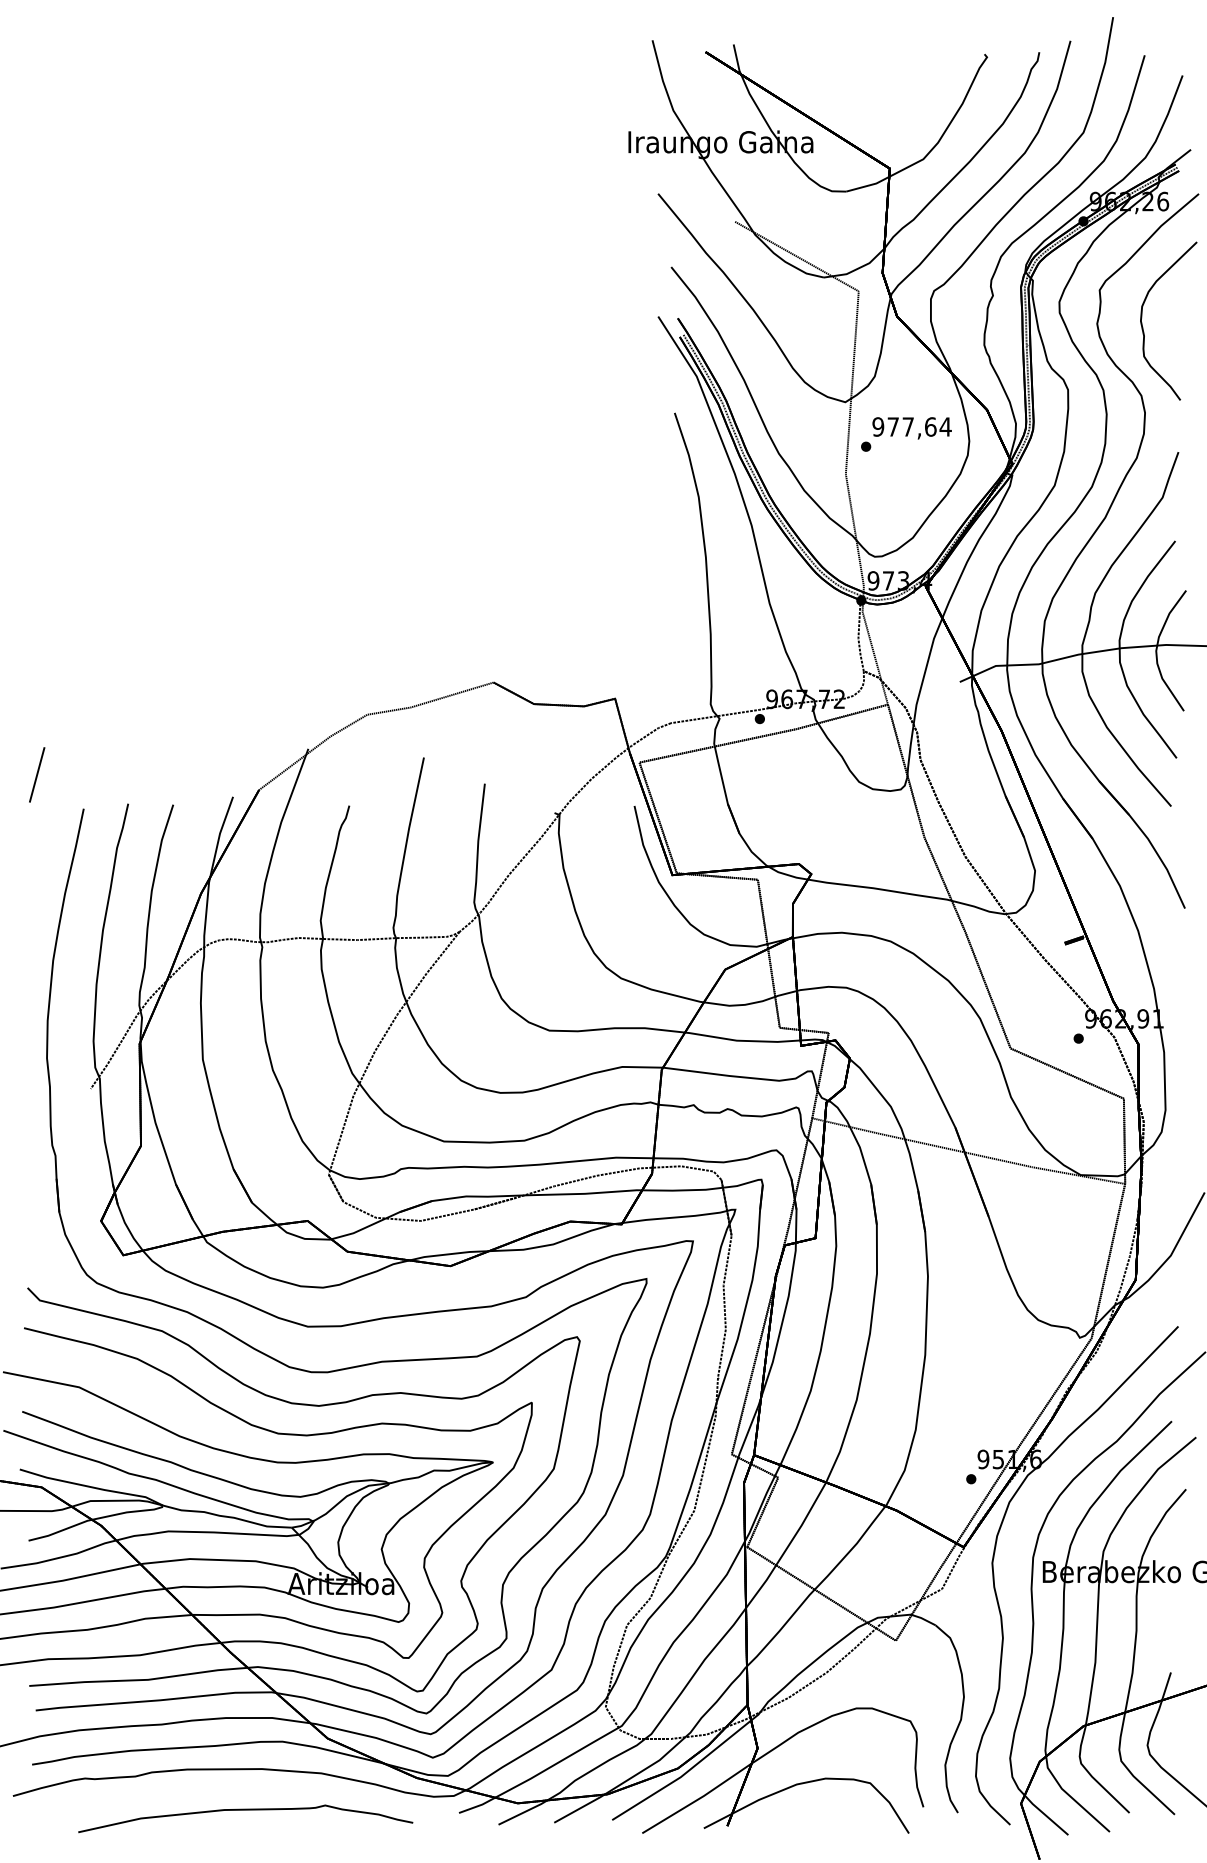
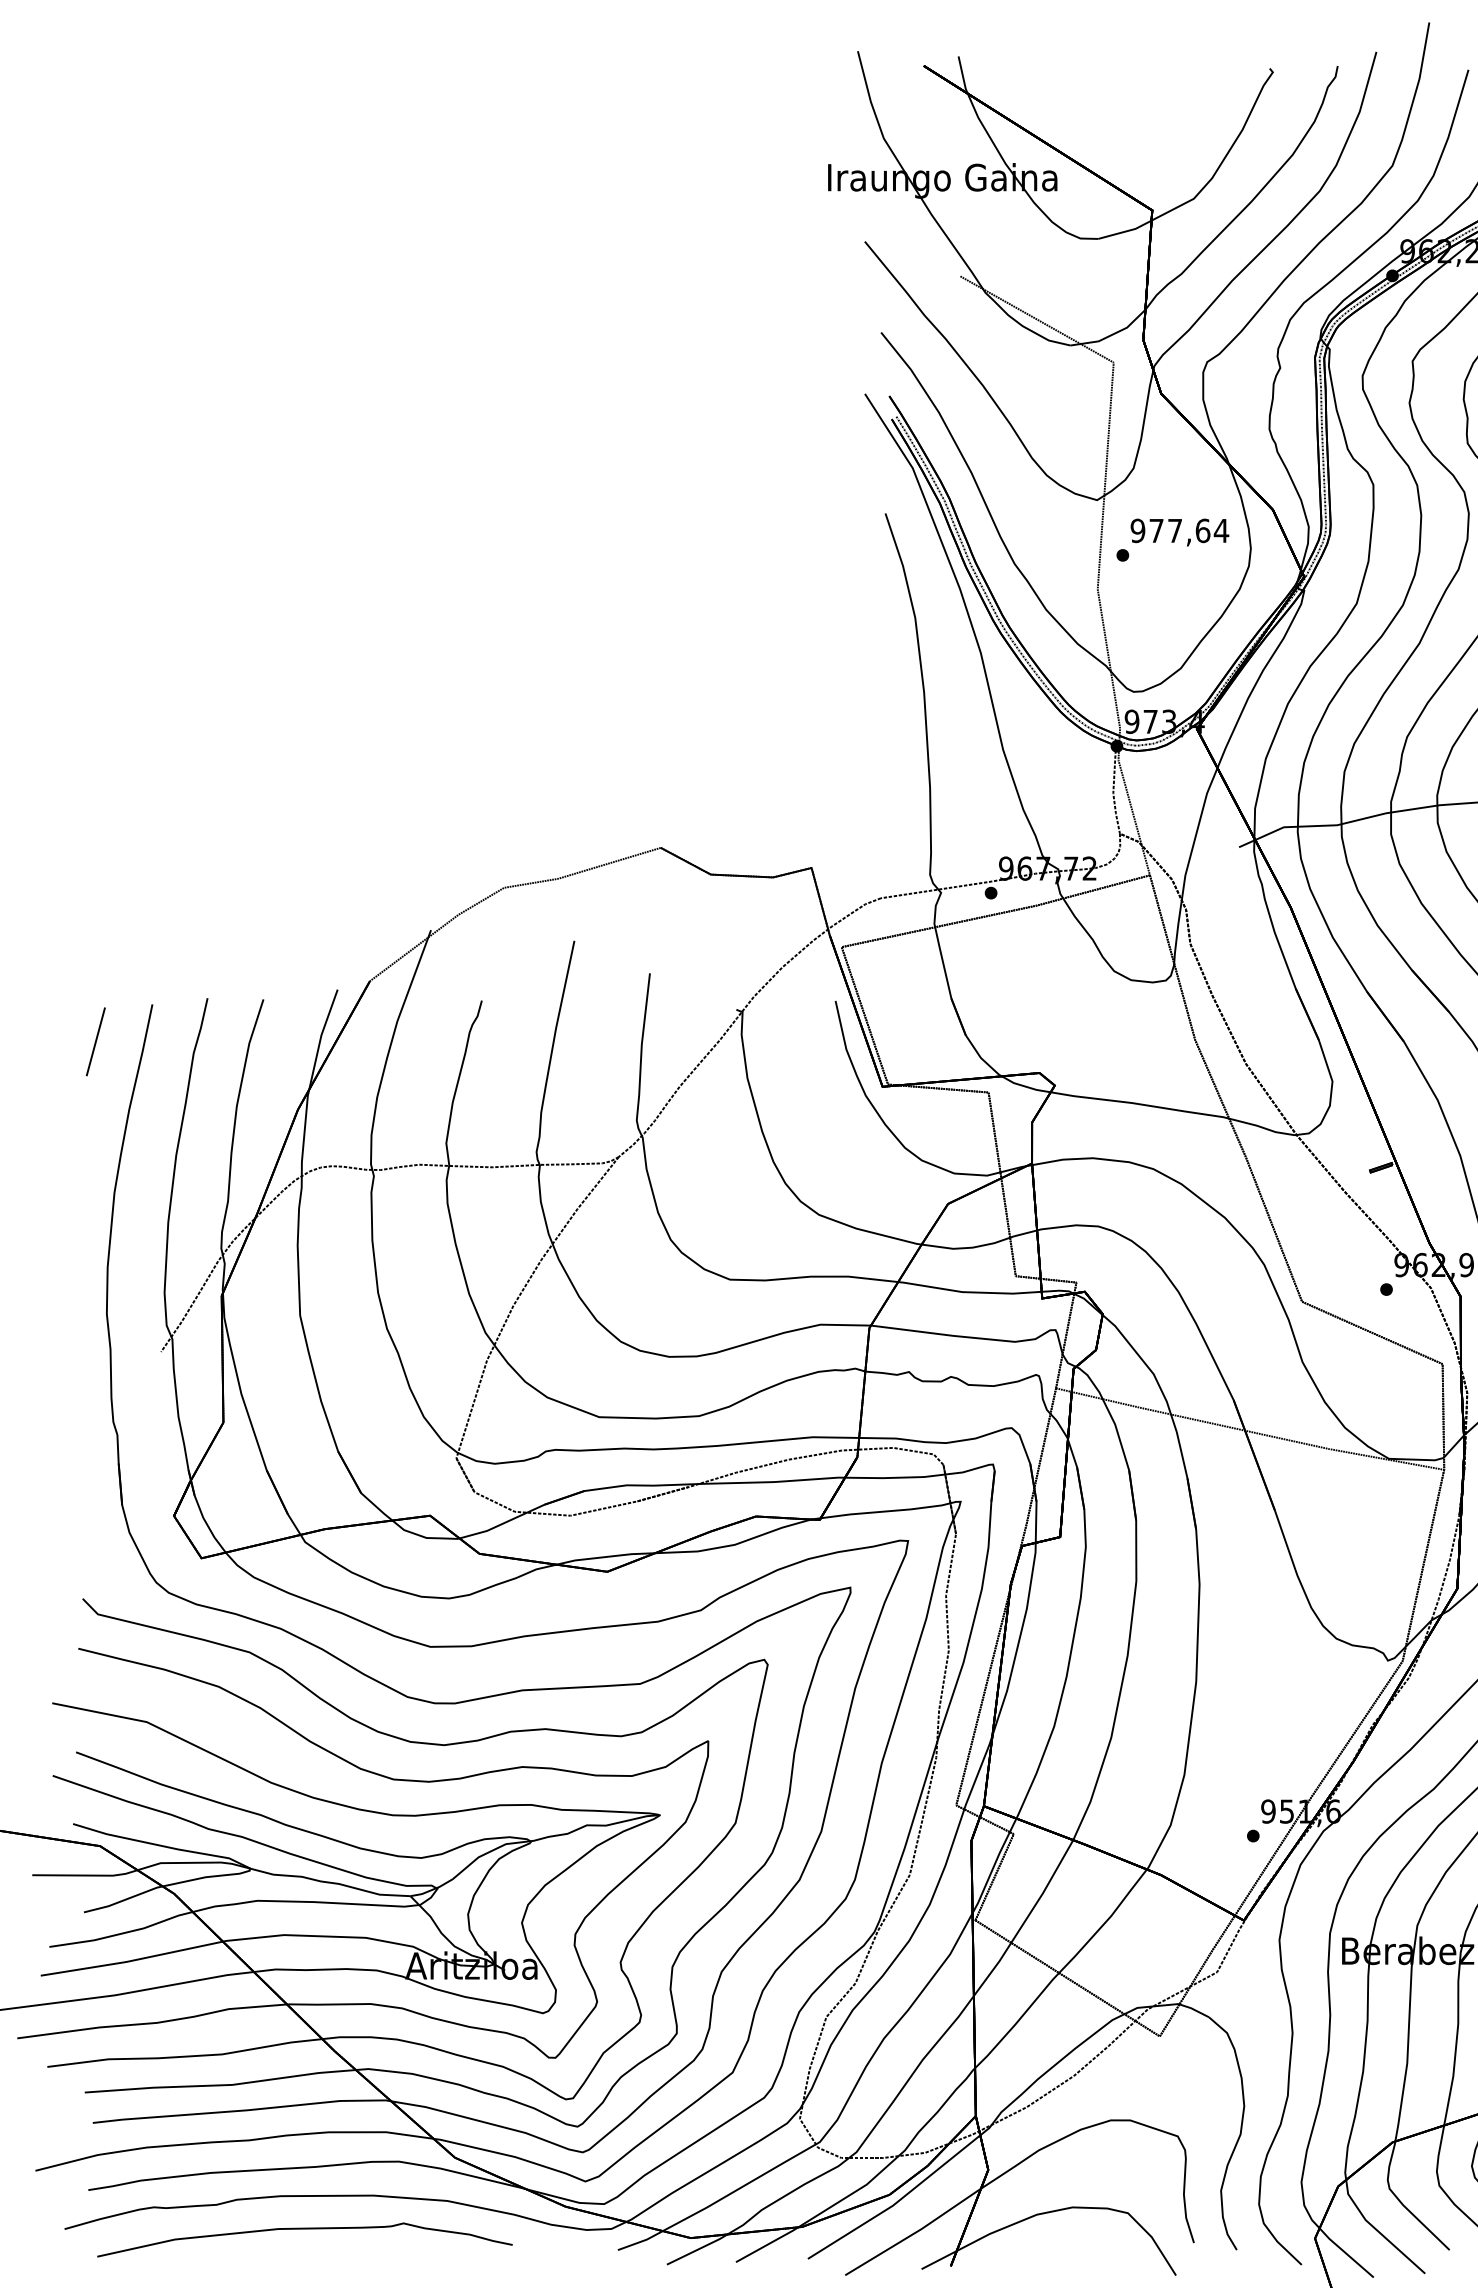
line: (37, 774) -> (96, 1041), moved
curve: (245, 1810) -> (304, 2229), moved

